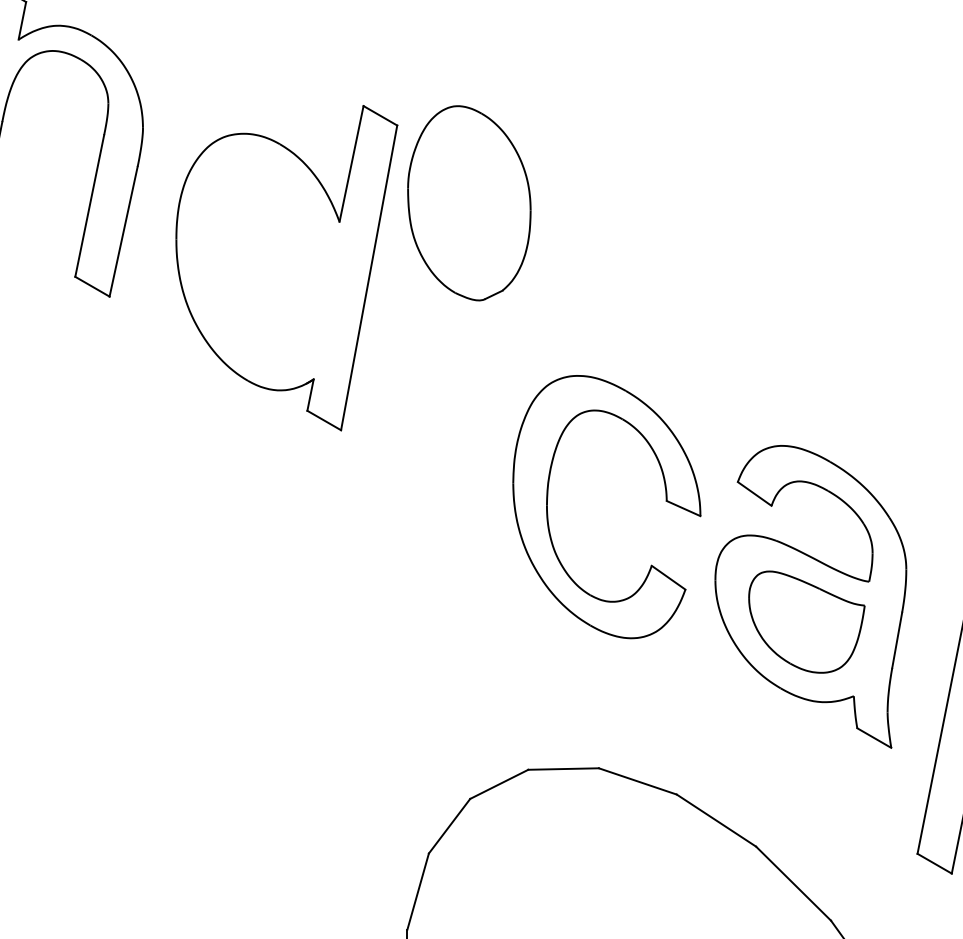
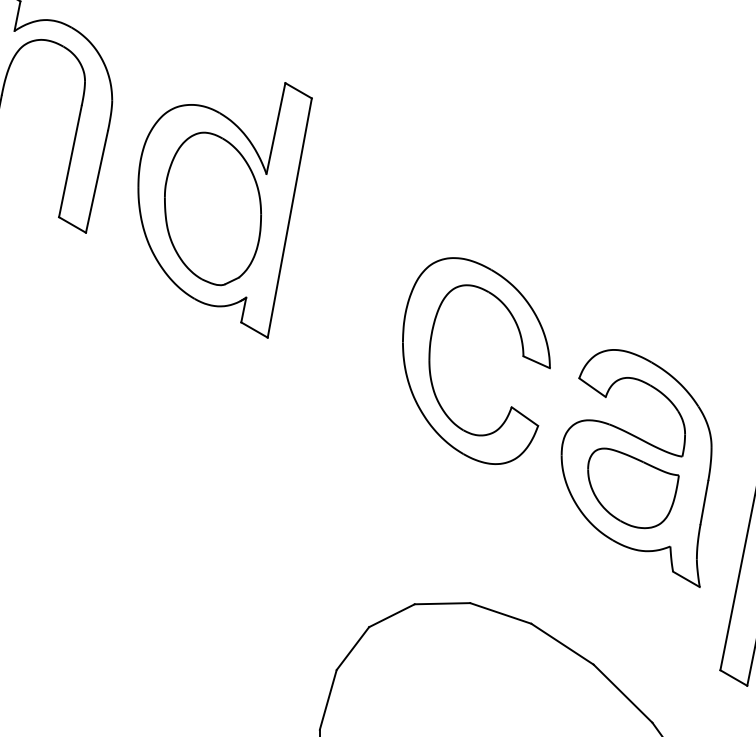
part: (469, 203) -> (213, 209), moved
part: (548, 514) -> (430, 366), moved

